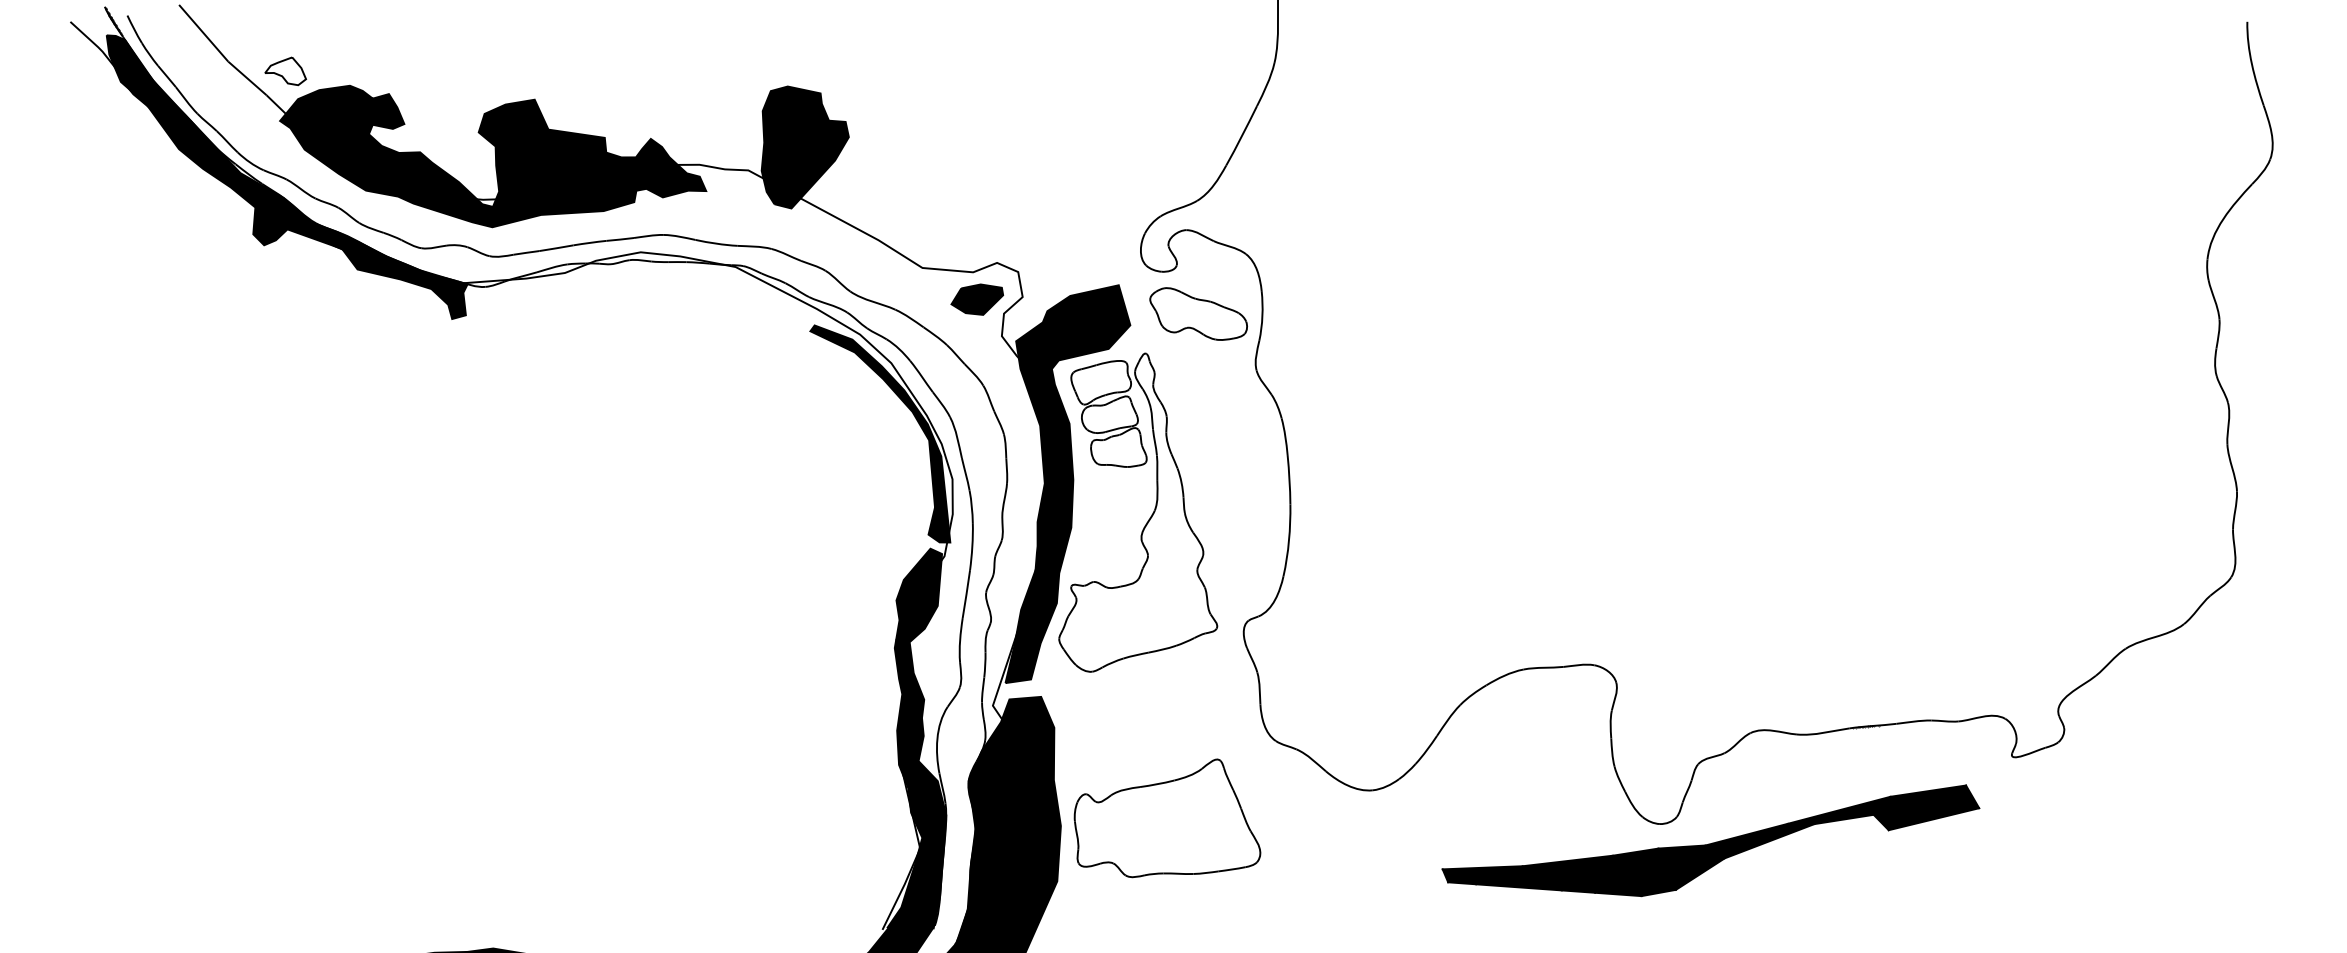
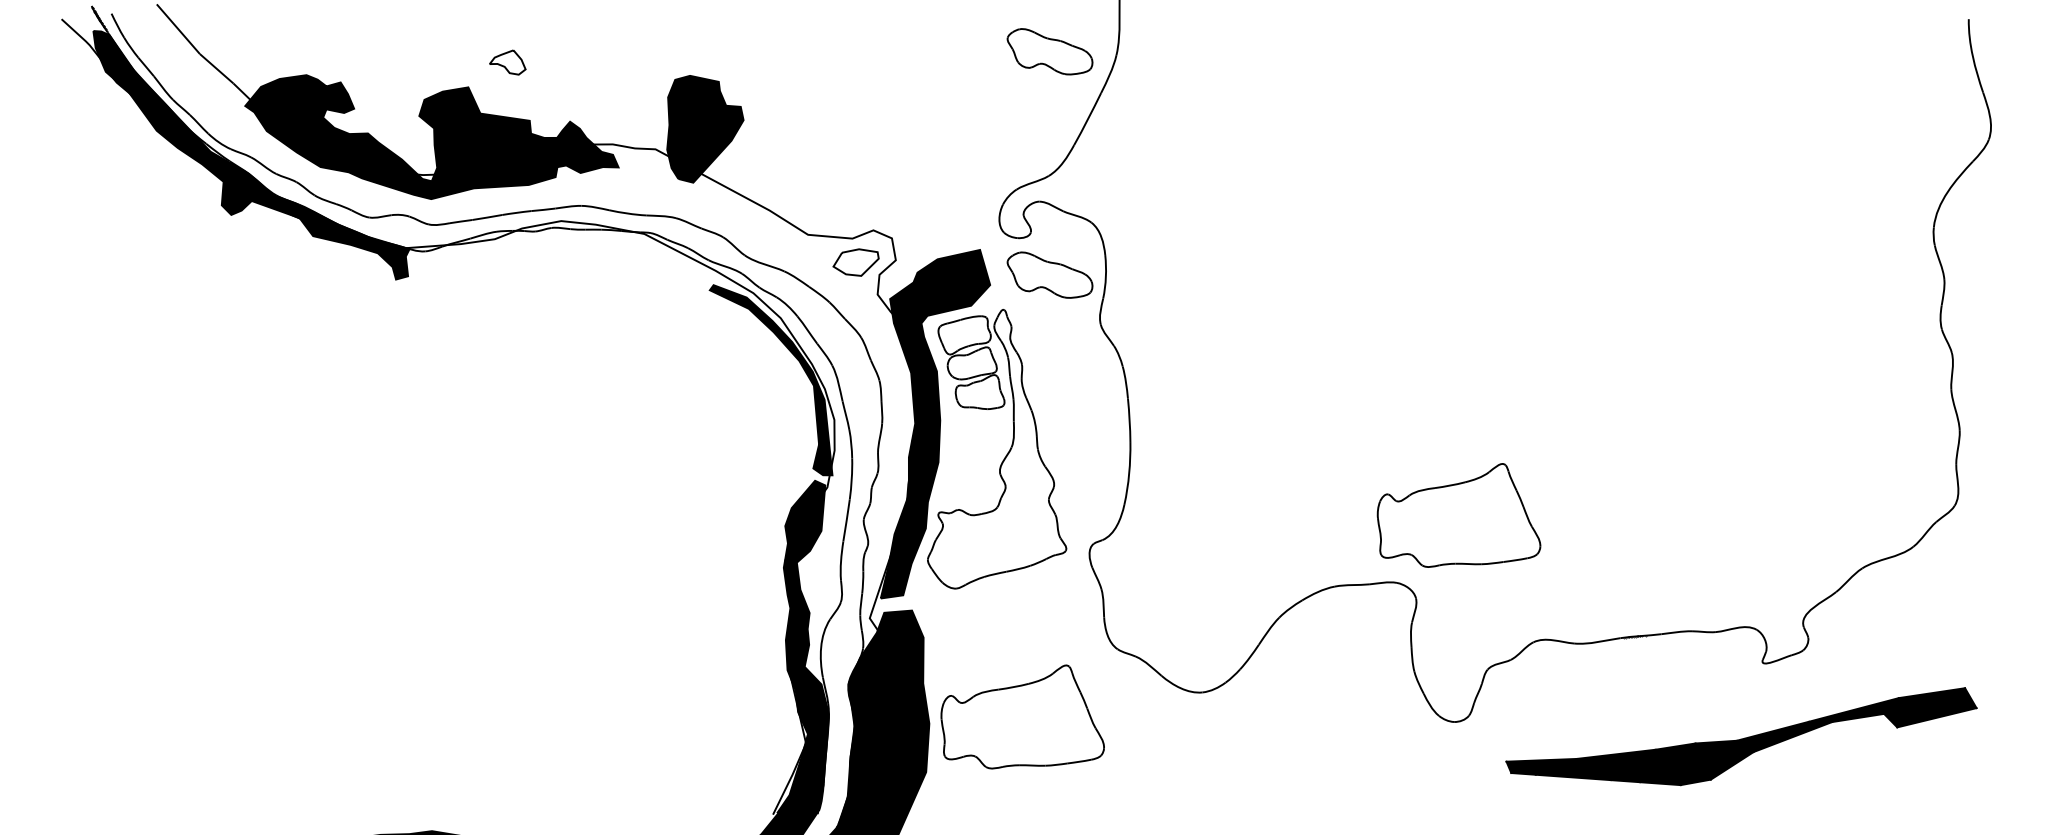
part: (1198, 58) -> (1049, 51), added
part: (285, 71) -> (507, 62), moved
fill: (977, 299) -> (856, 262), removed
part: (1665, 588) -> (1459, 515), added
part: (1710, 840) -> (1741, 736), moved

